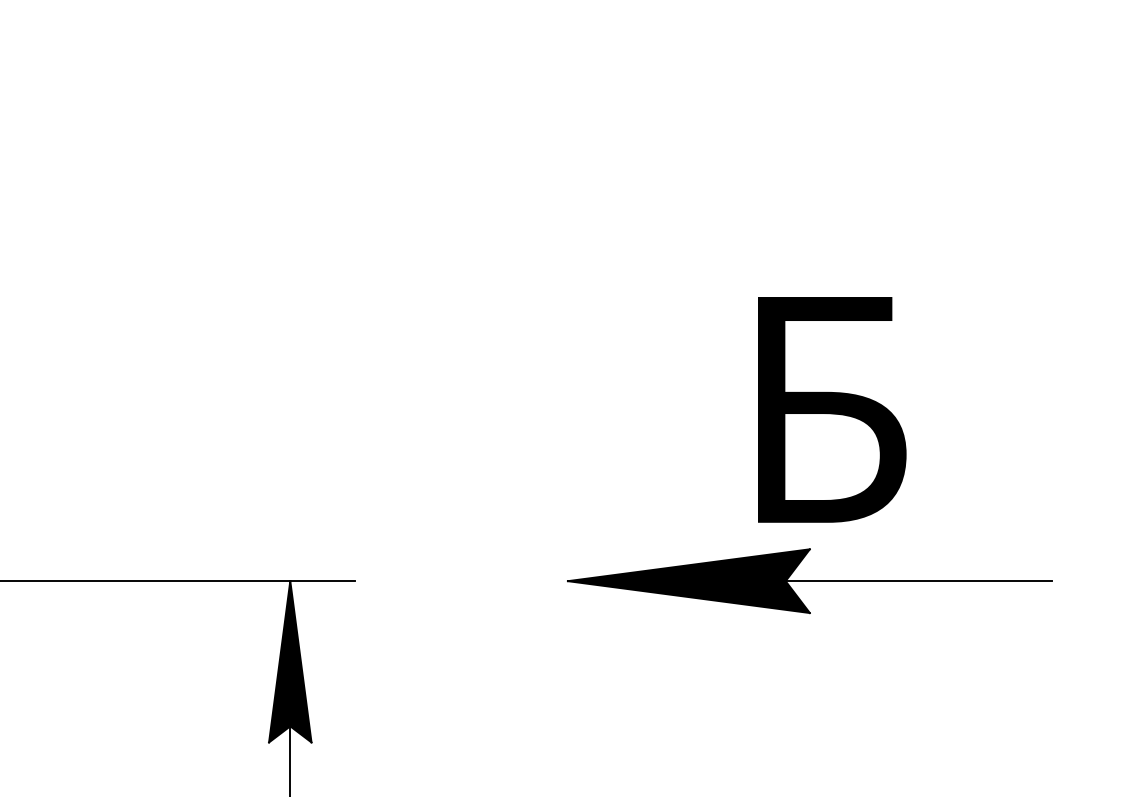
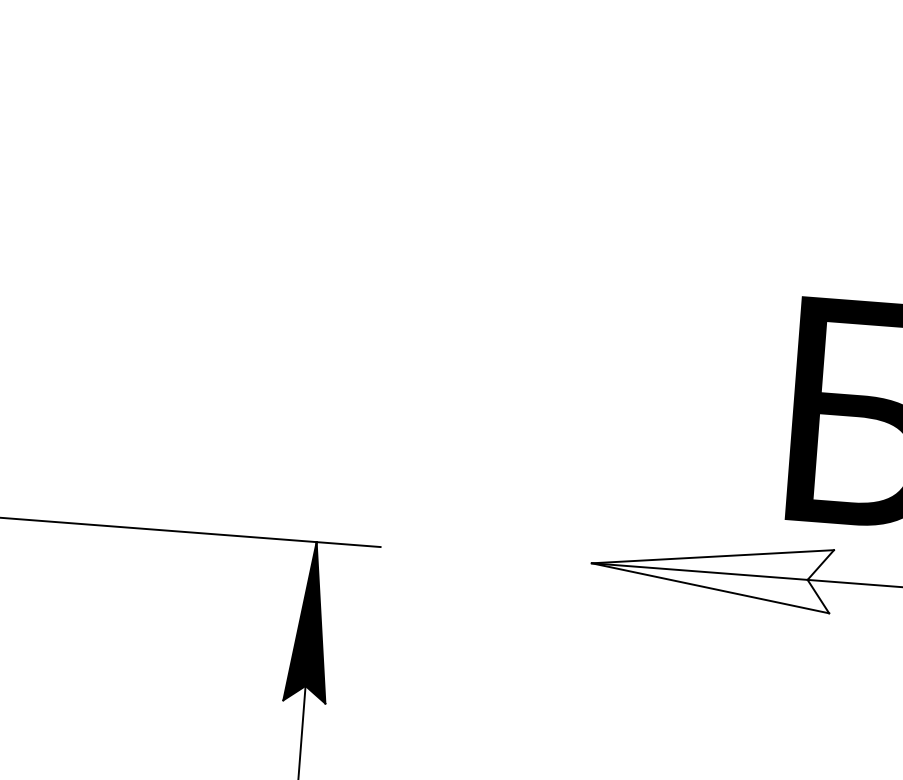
fill: (688, 581) -> (711, 572), removed

